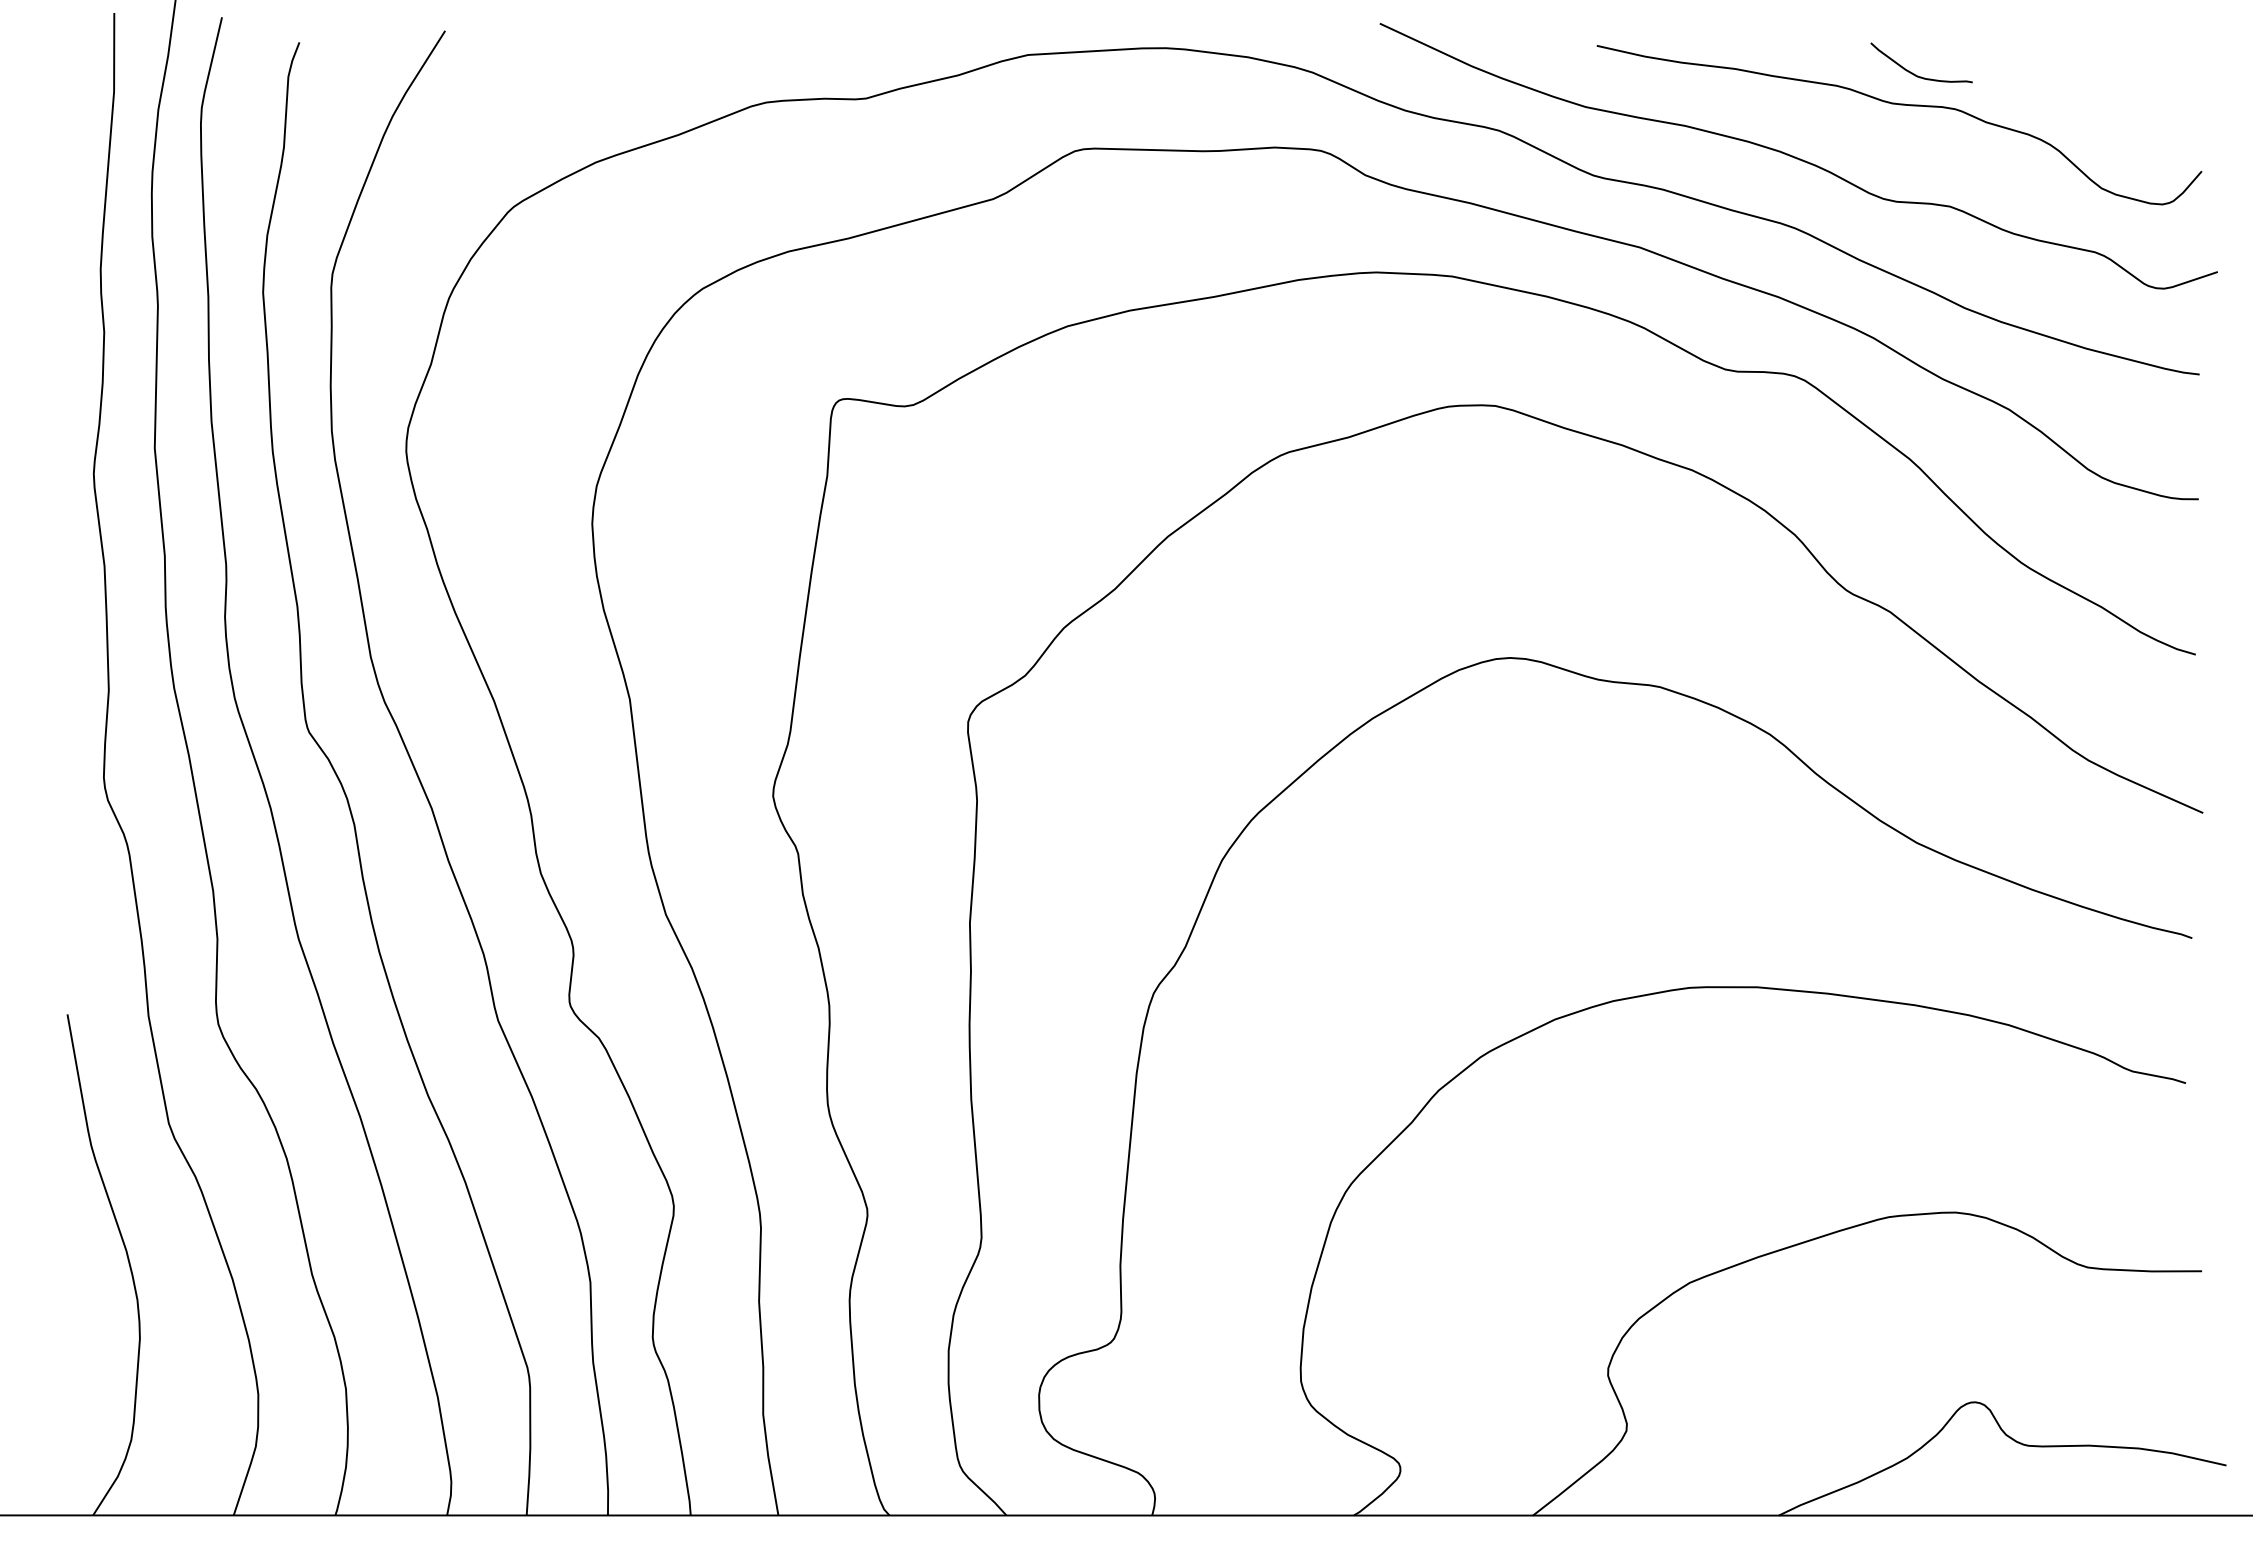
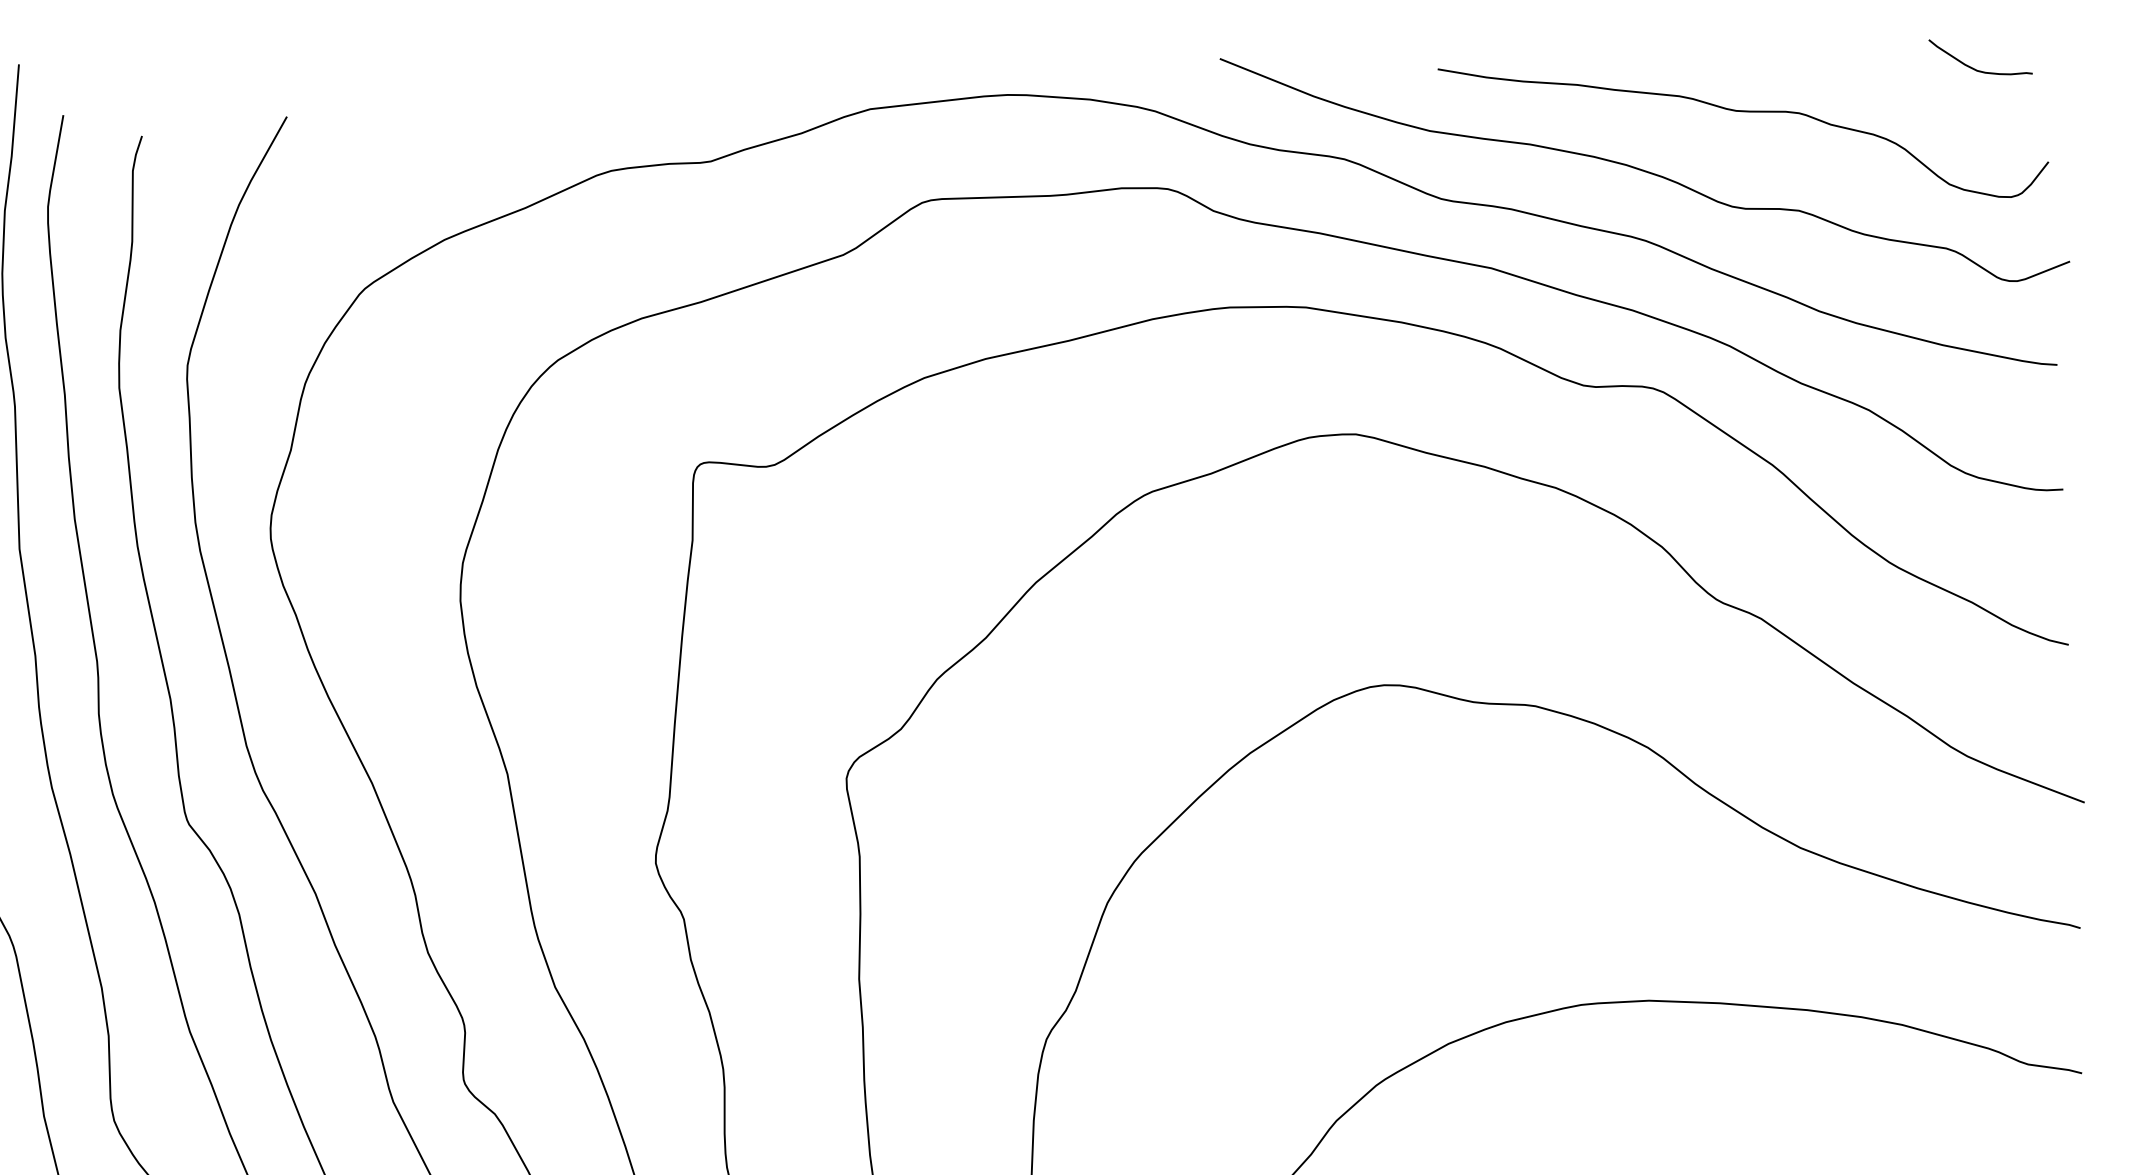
curve: (1916, 74) -> (1976, 68), moved

